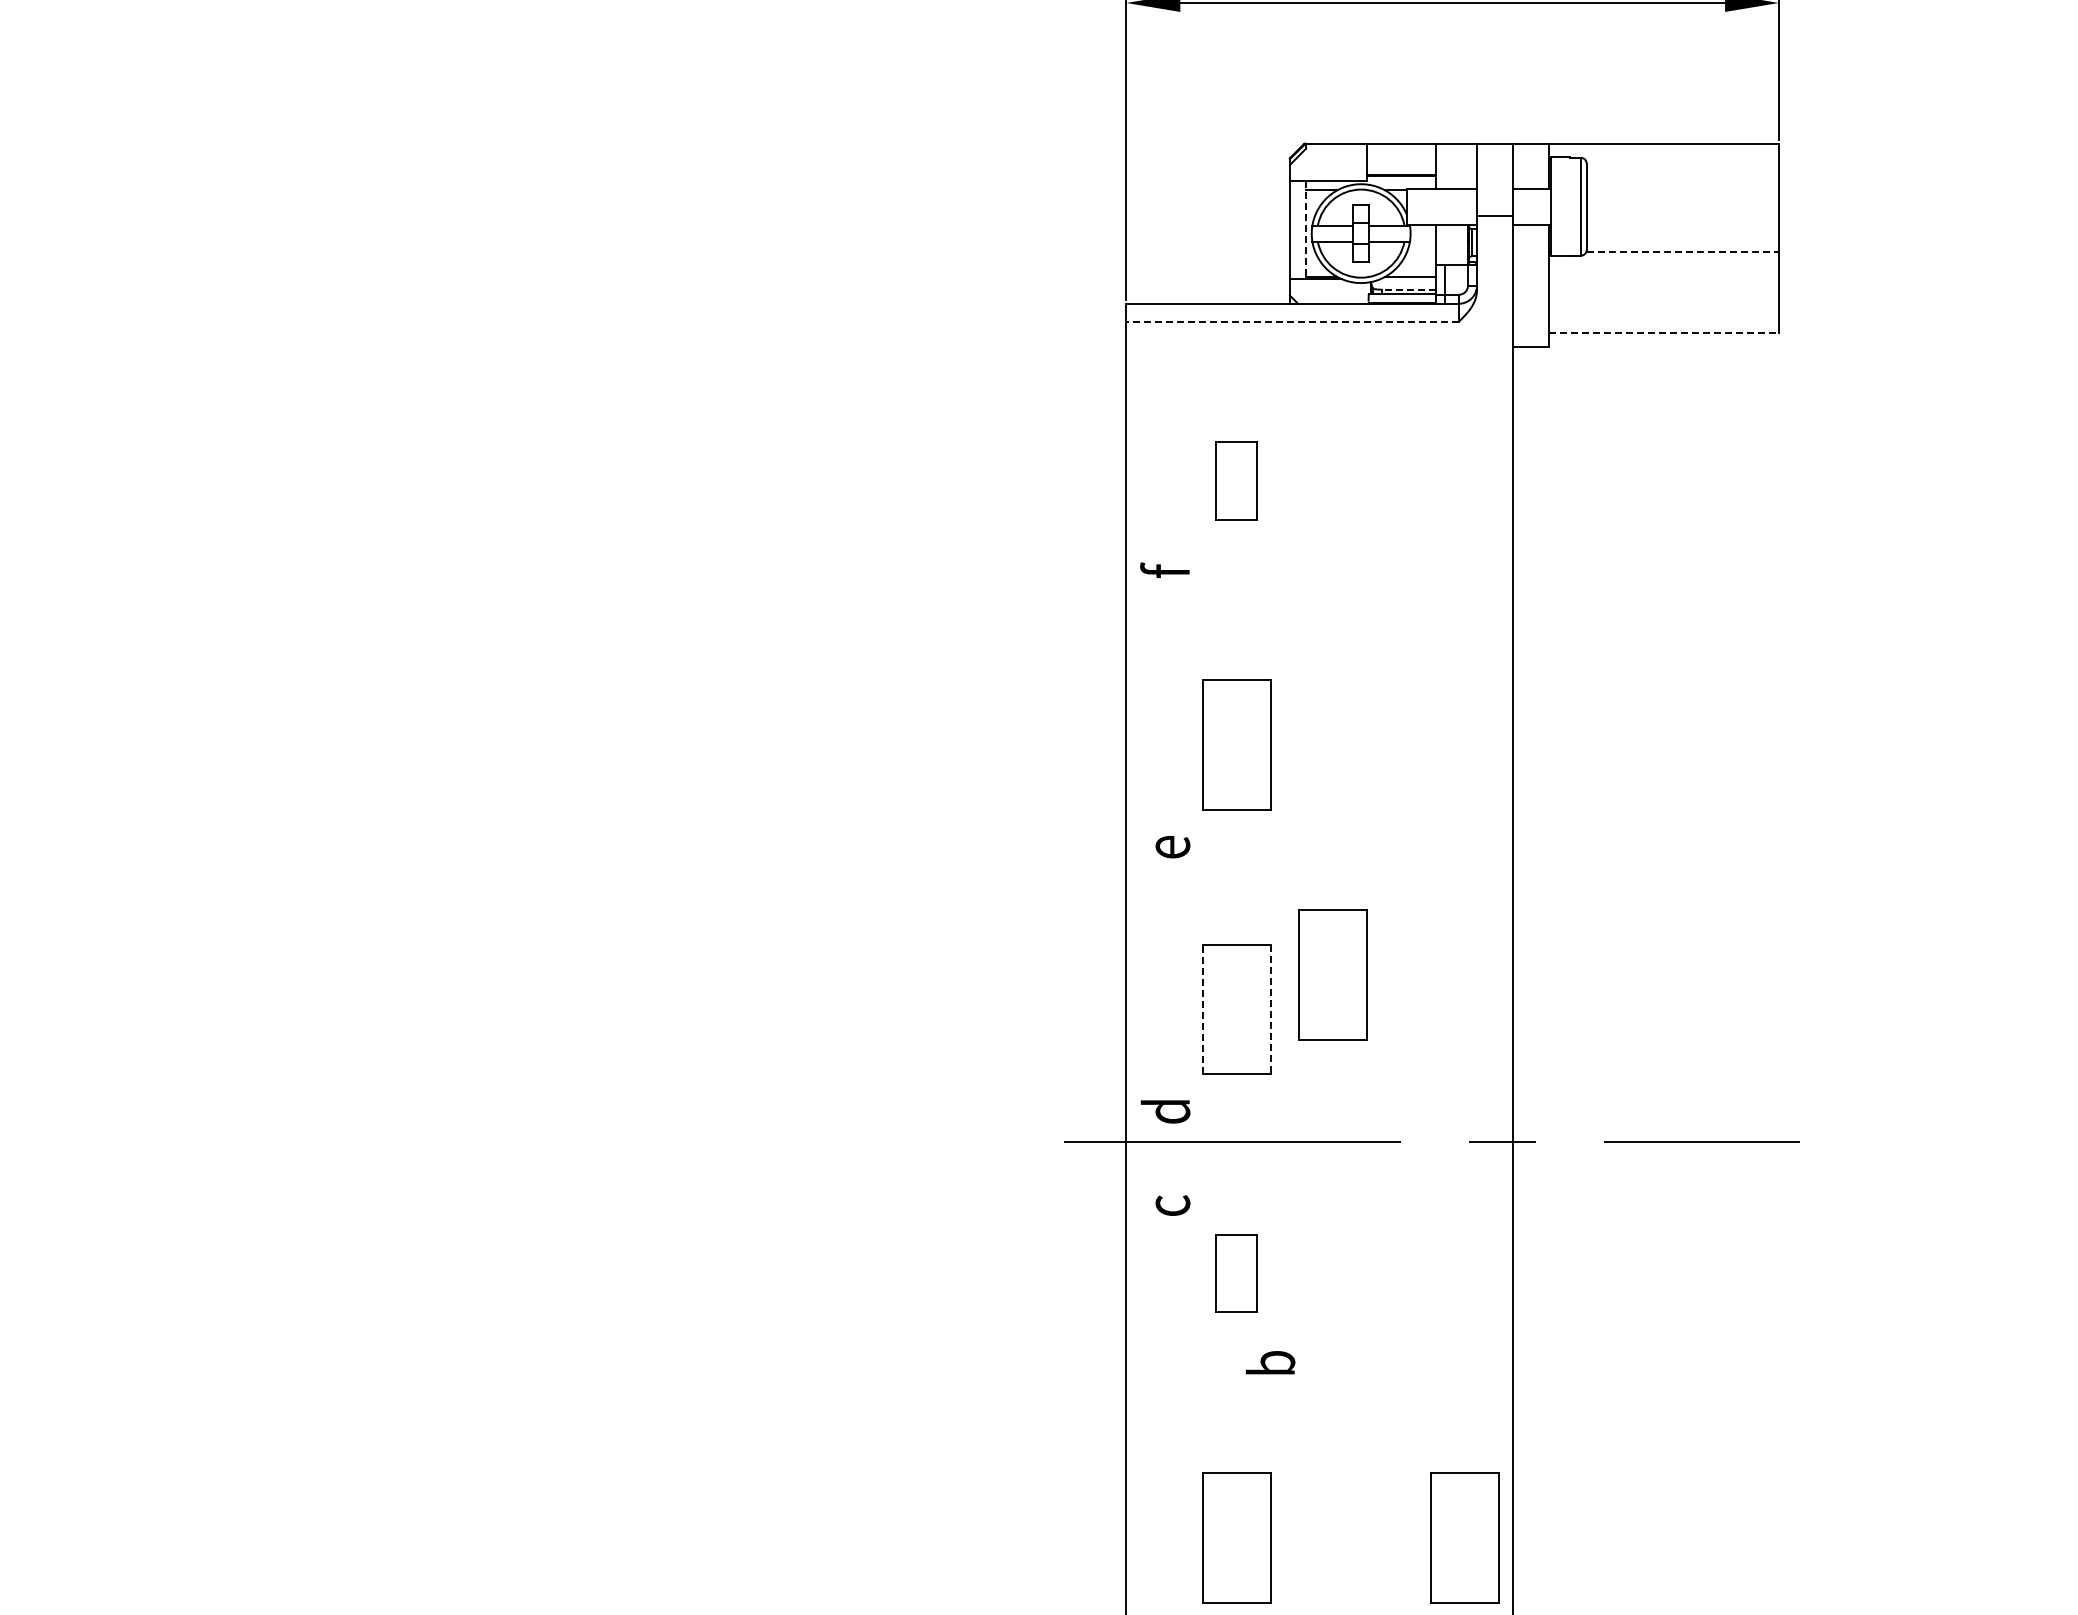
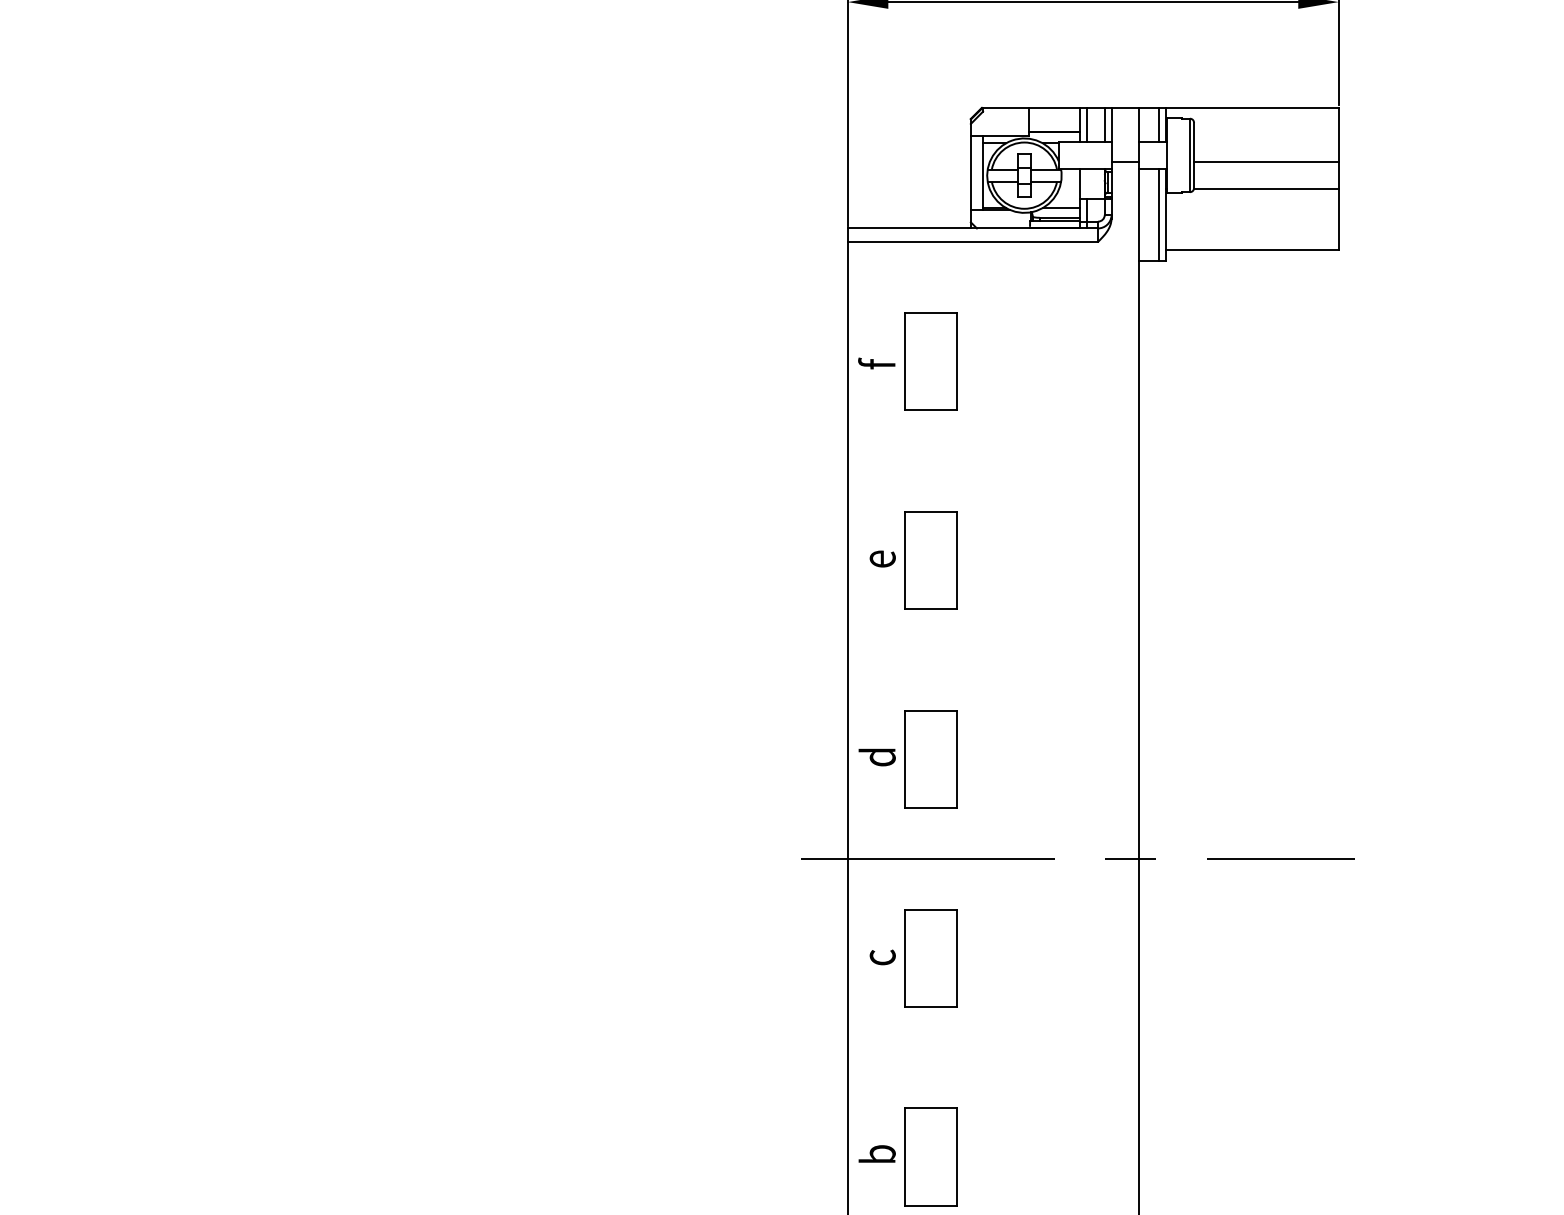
line: (1444, 165) -> (1087, 124), added
line: (1467, 165) -> (1104, 124), added
line: (1539, 165) -> (1158, 124), added
line: (1682, 215) -> (1266, 162), added
line: (1306, 230) -> (983, 173), dashed -> solid
line: (1683, 251) -> (1266, 189), dashed -> solid
line: (1539, 285) -> (1158, 214), added
line: (1408, 289) -> (1060, 217), dashed -> solid
line: (1292, 321) -> (972, 241), dashed -> solid
line: (1664, 332) -> (1252, 250), dashed -> solid
part: (1236, 480) -> (930, 361), size x1.67
text: (1164, 569) -> (876, 362), moved
text: (1172, 847) -> (882, 559), moved
part: (1332, 974) -> (1002, 733), removed
line: (1202, 1009) -> (905, 759), dashed -> solid
line: (1271, 1009) -> (956, 759), dashed -> solid
text: (1165, 1111) -> (877, 757), moved
text: (1172, 1205) -> (882, 957), moved
part: (1236, 1273) -> (930, 958), size x1.67
text: (1270, 1362) -> (877, 1153), moved
part: (1464, 1537) -> (1102, 1156), removed

